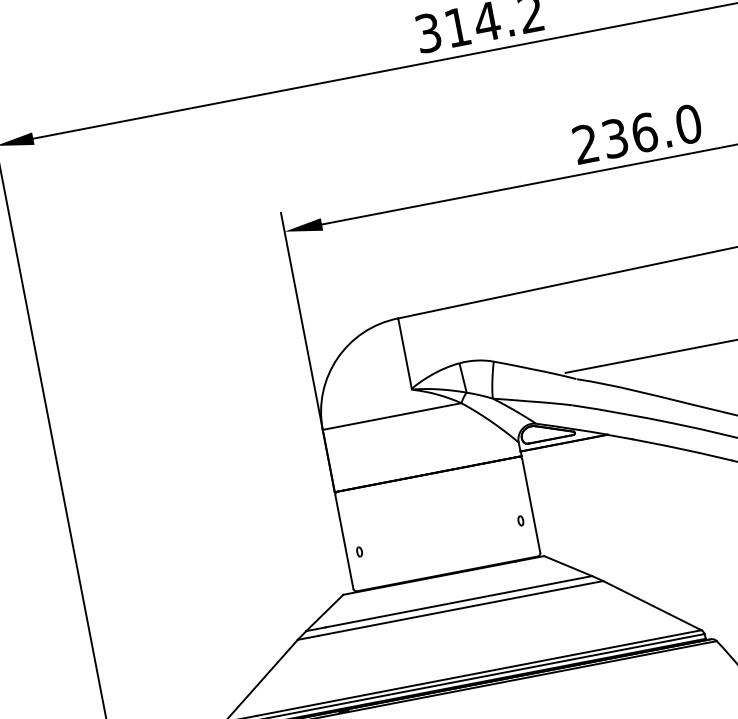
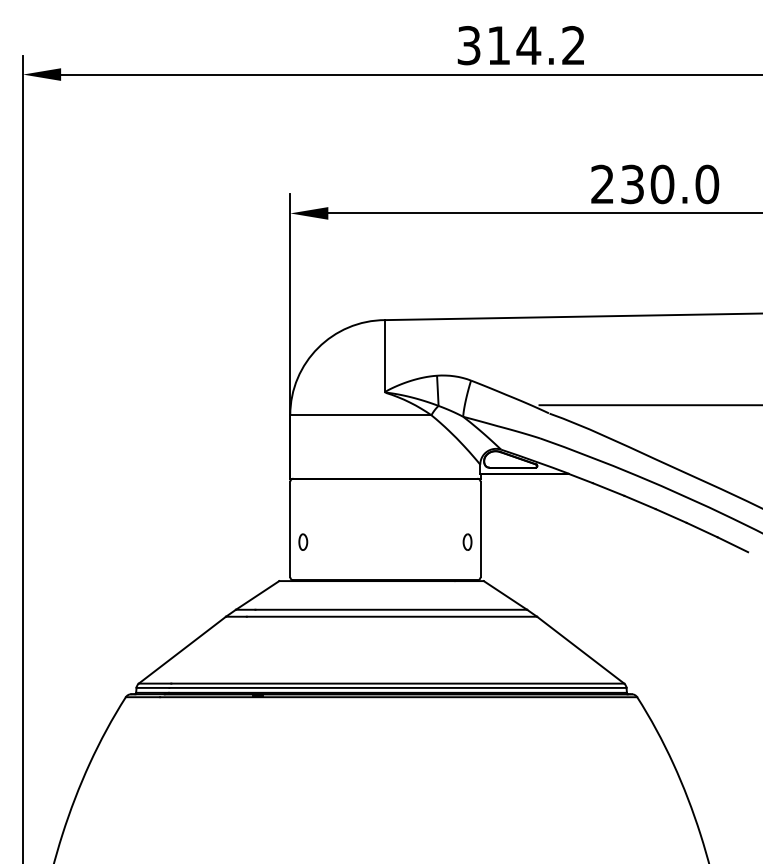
text: (644, 131) -> (662, 183), 236.0 -> 230.0
part: (520, 520) -> (467, 541), size x1.67
part: (359, 551) -> (303, 541), size x1.67

